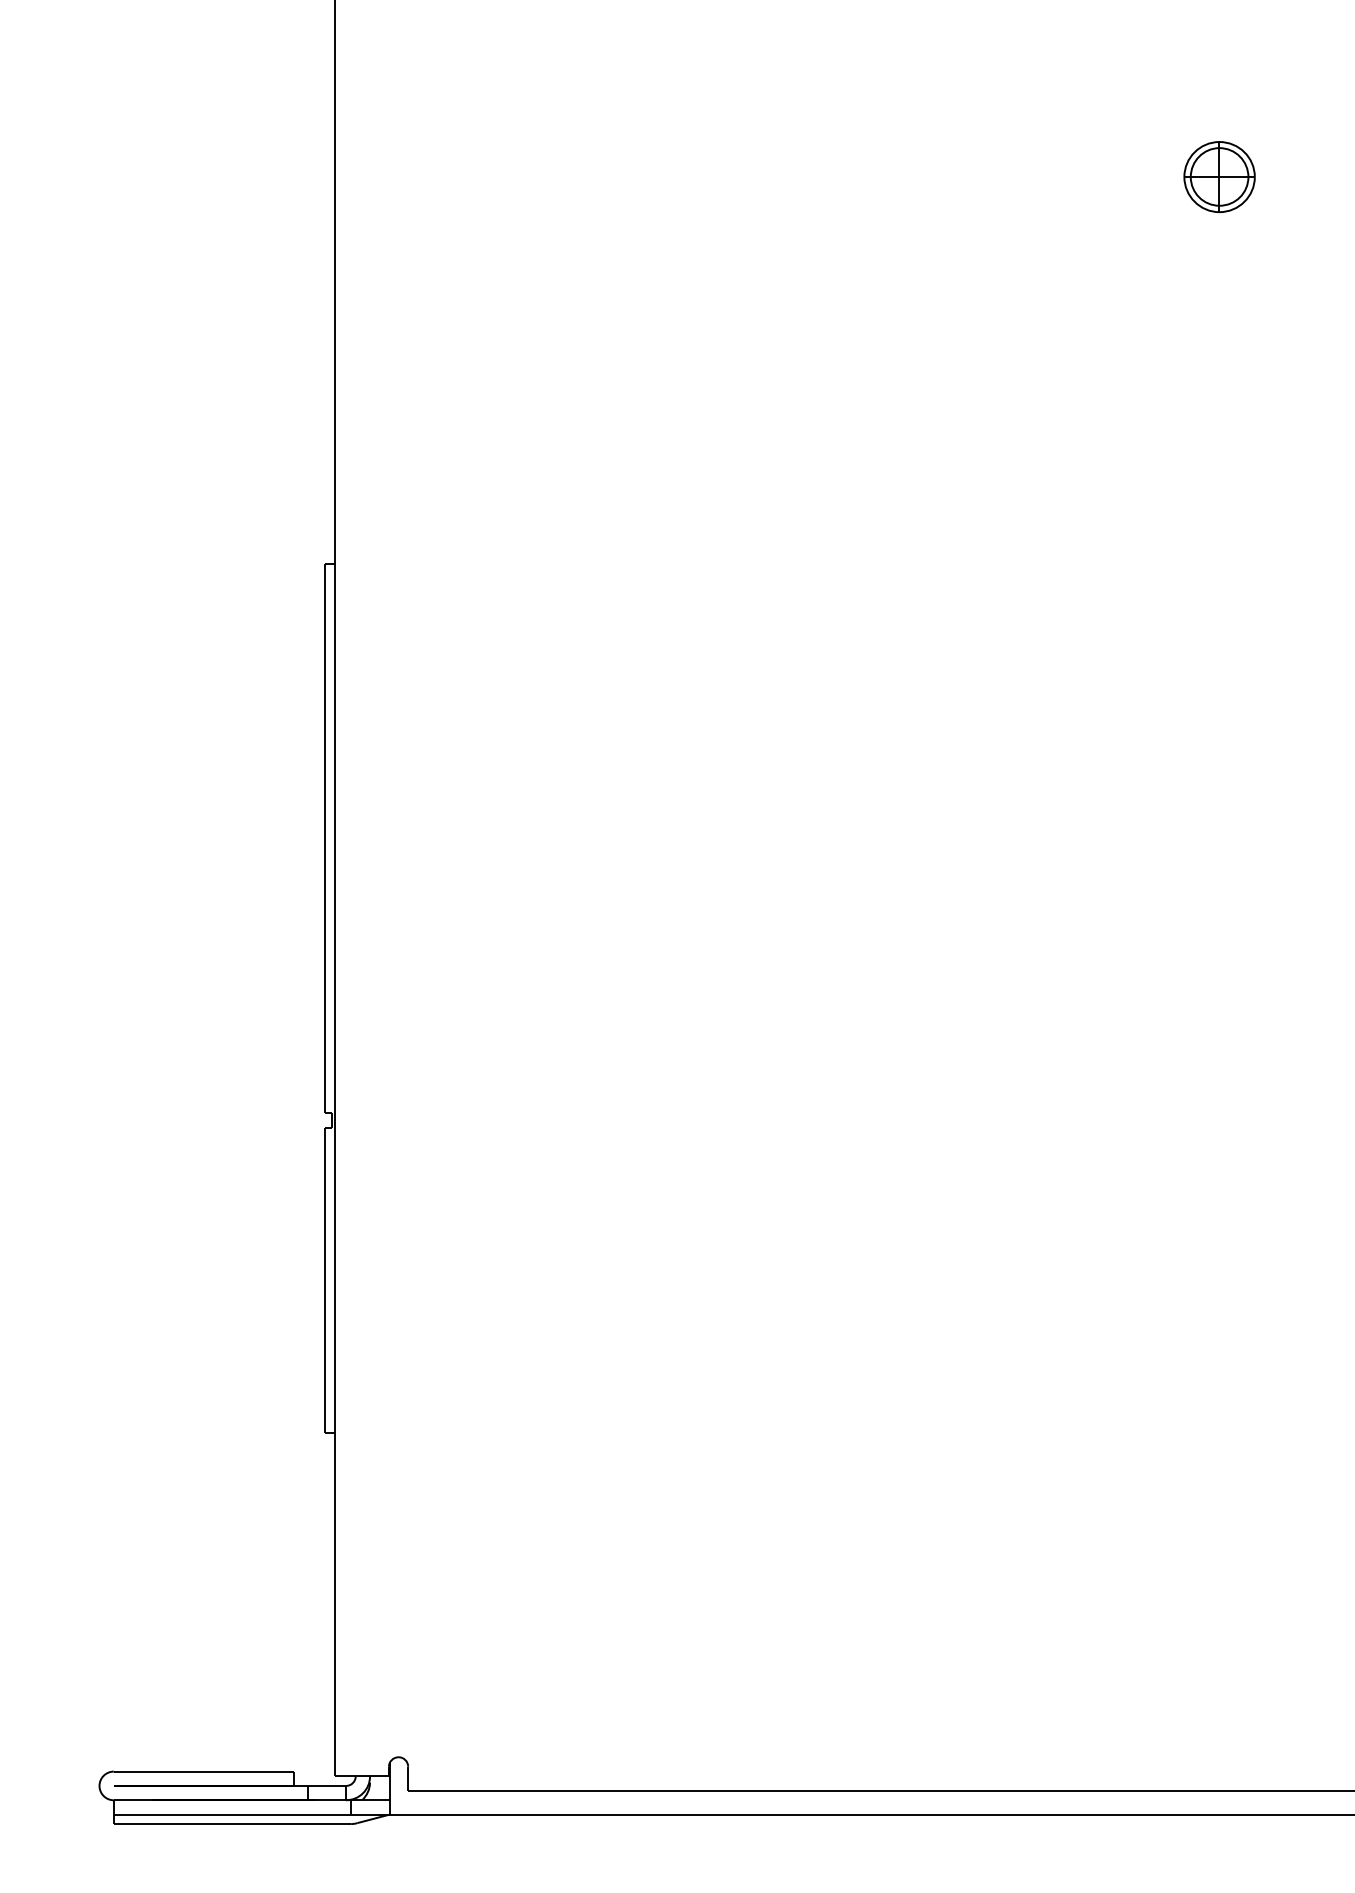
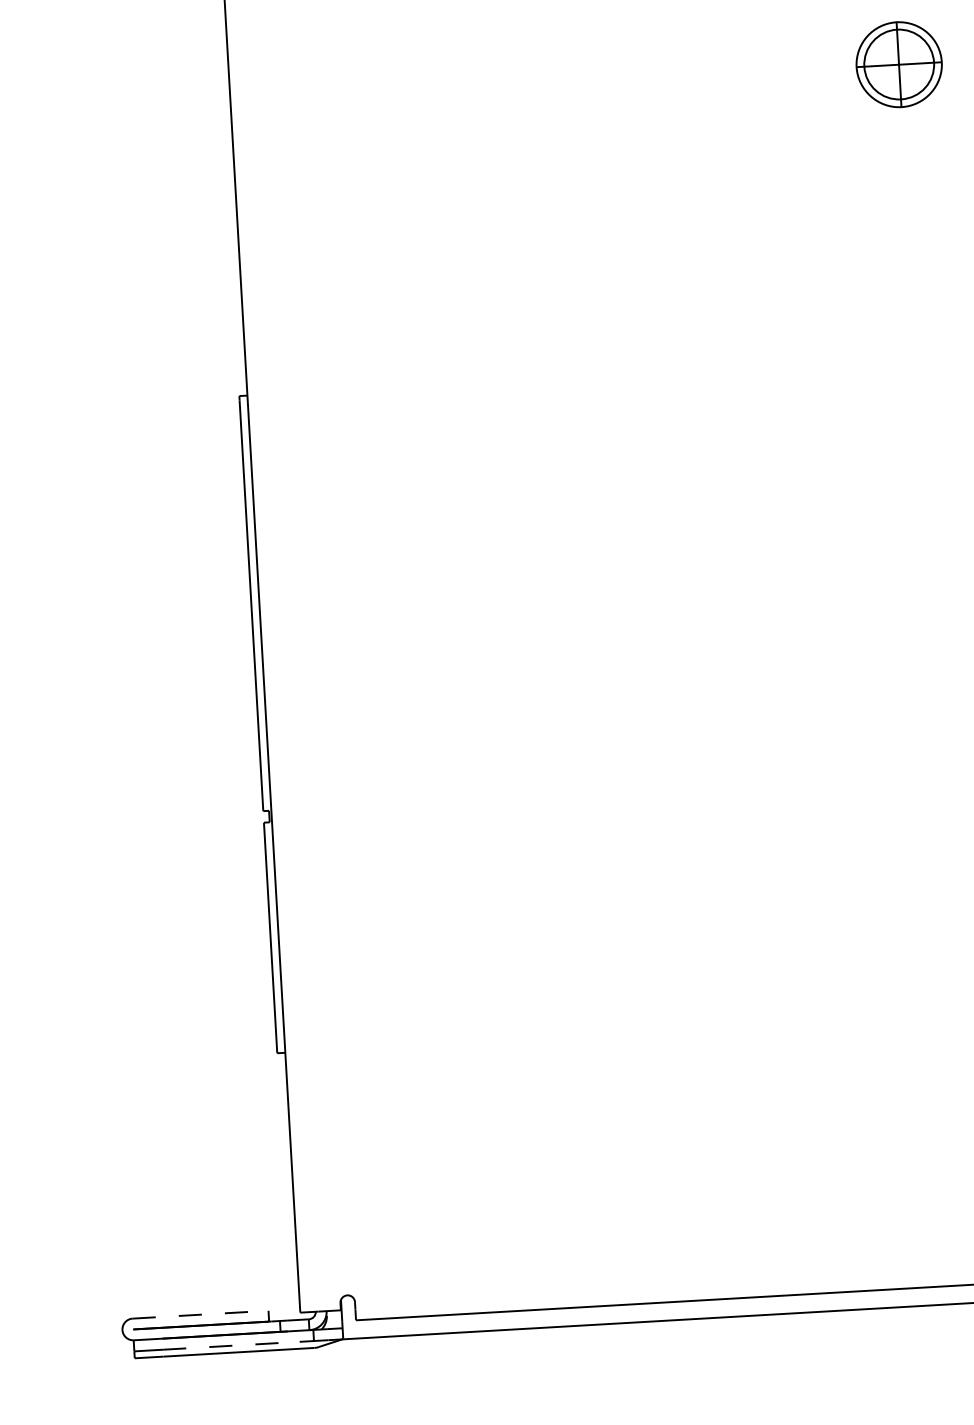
part: (1219, 177) -> (899, 65), size x1.6
line: (203, 1771) -> (200, 1314), solid -> dashed
line: (242, 1814) -> (231, 1345), solid -> dashed

